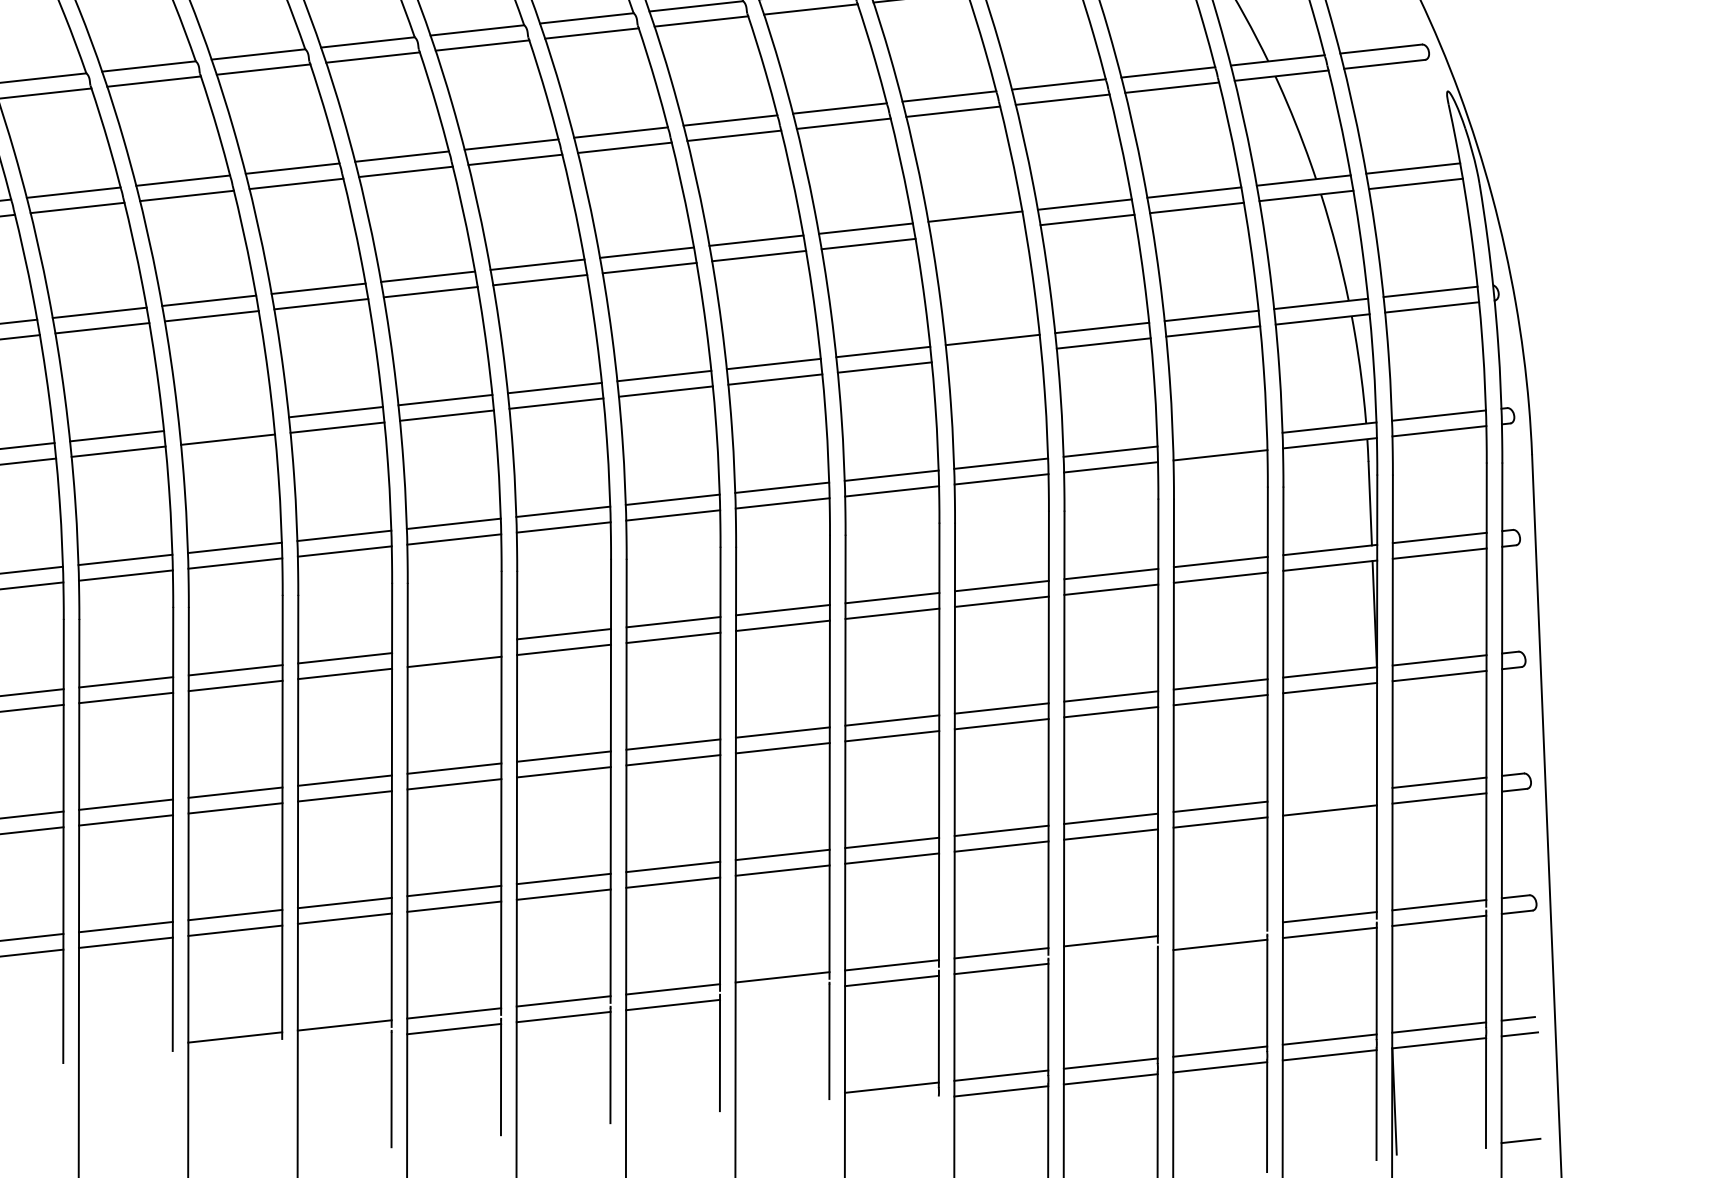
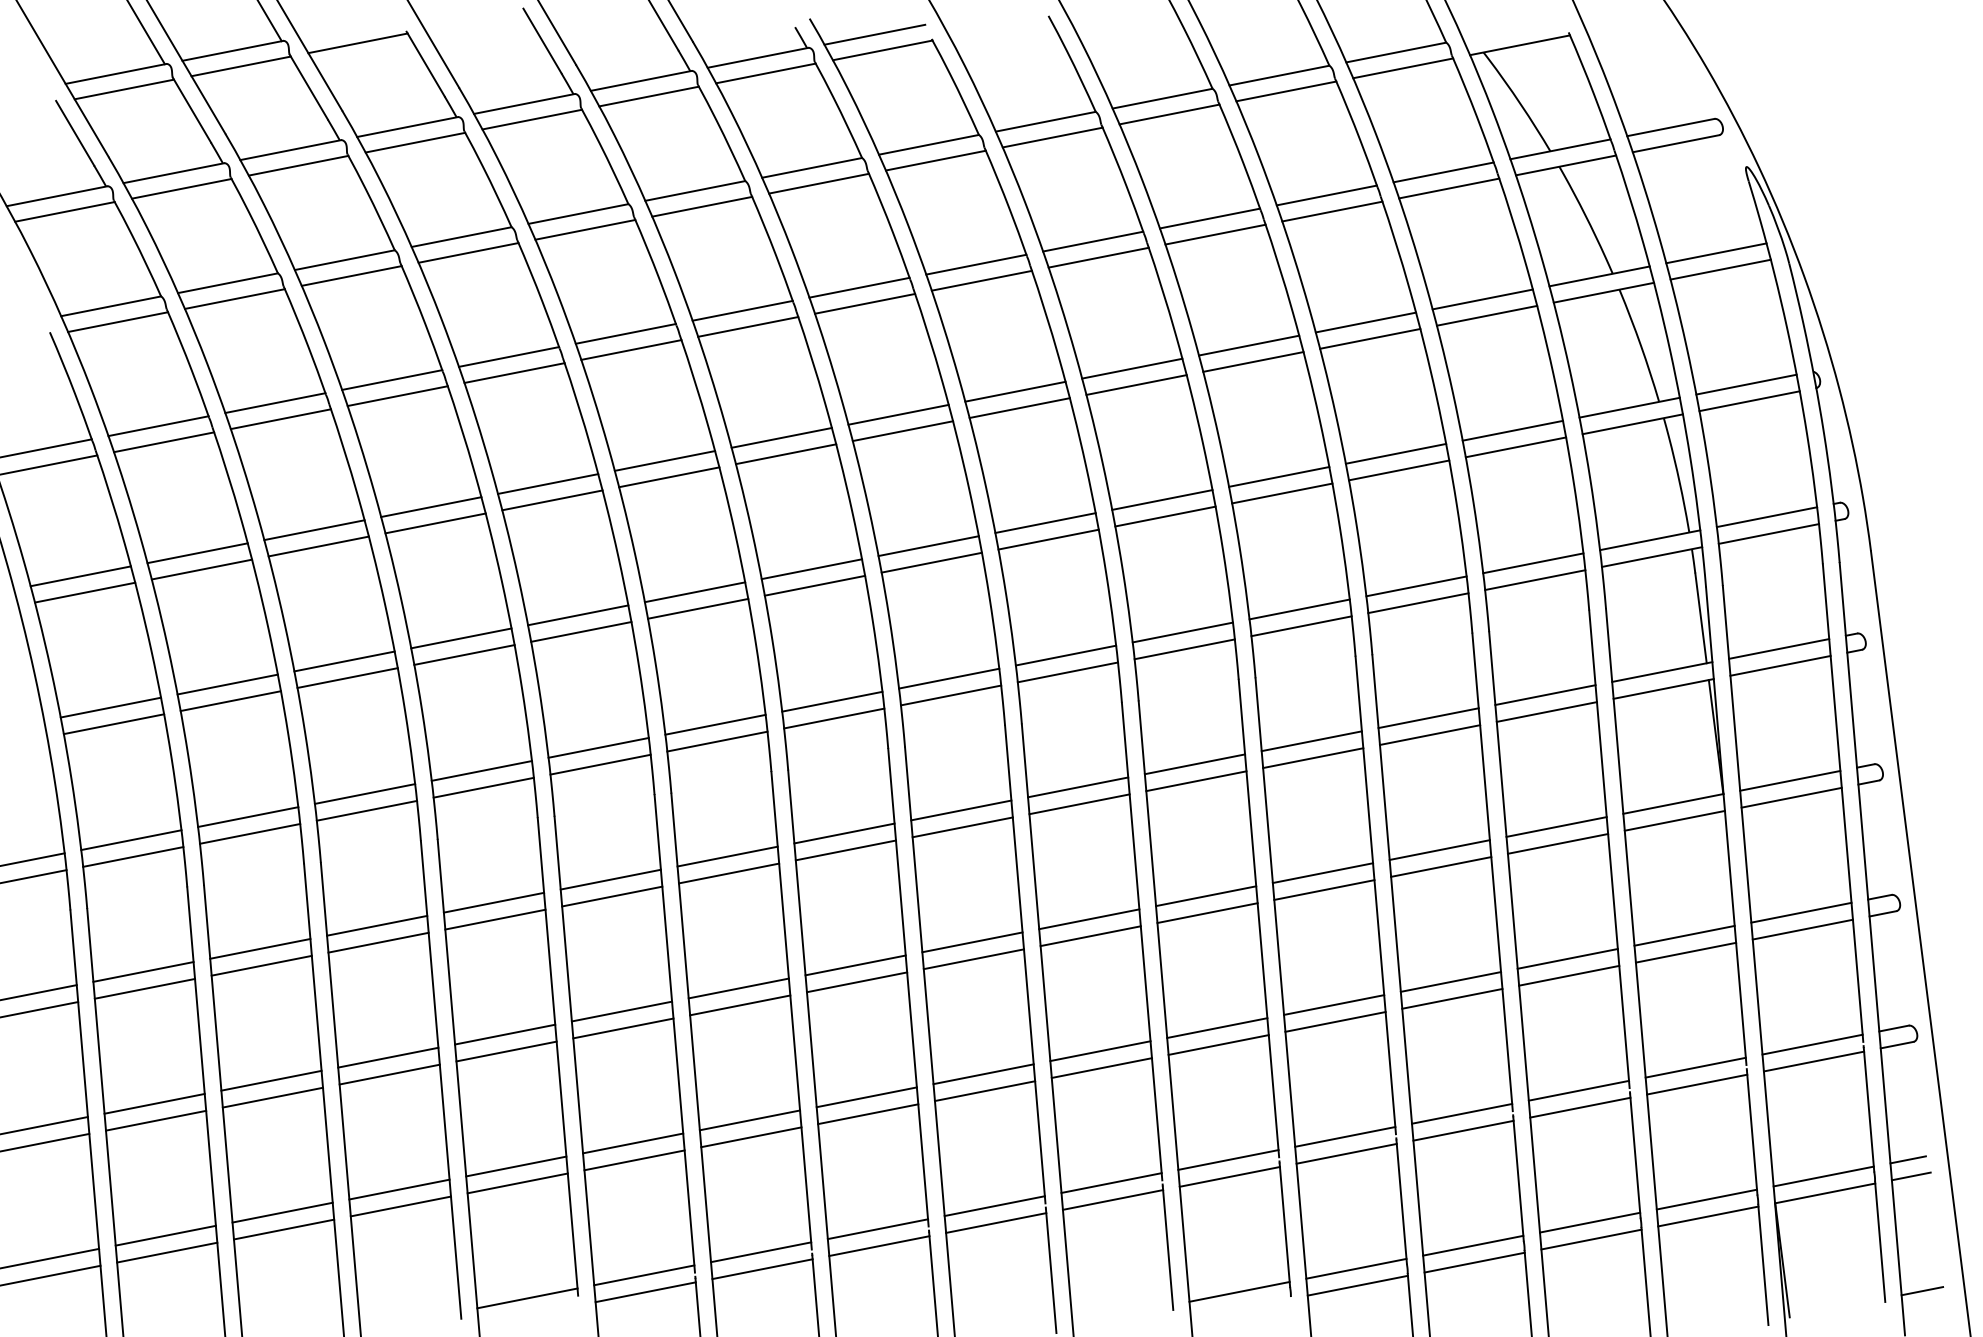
line: (978, 231) -> (1253, 361), added
line: (994, 355) -> (1282, 493), added
line: (226, 424) -> (461, 638), added
line: (1220, 439) -> (1533, 563), added
line: (454, 646) -> (727, 856), added
line: (1329, 794) -> (1684, 935), added
line: (1220, 928) -> (1578, 1090), added
line: (1110, 956) -> (1463, 1130), added
line: (782, 992) -> (1112, 1199), added
line: (344, 1041) -> (645, 1292), added

